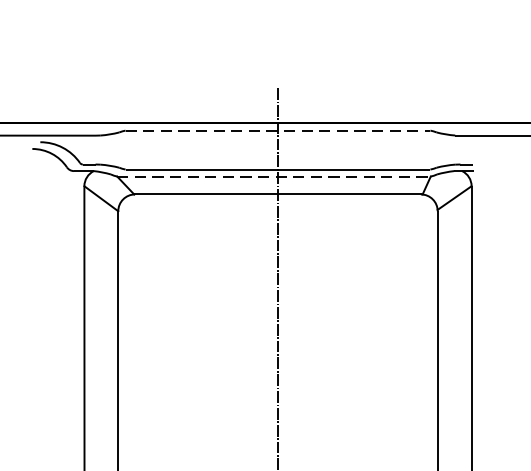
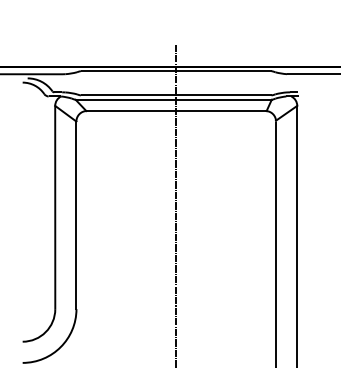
line: (278, 131) -> (176, 71), dashed -> solid
line: (273, 175) -> (173, 99), dashed -> solid

